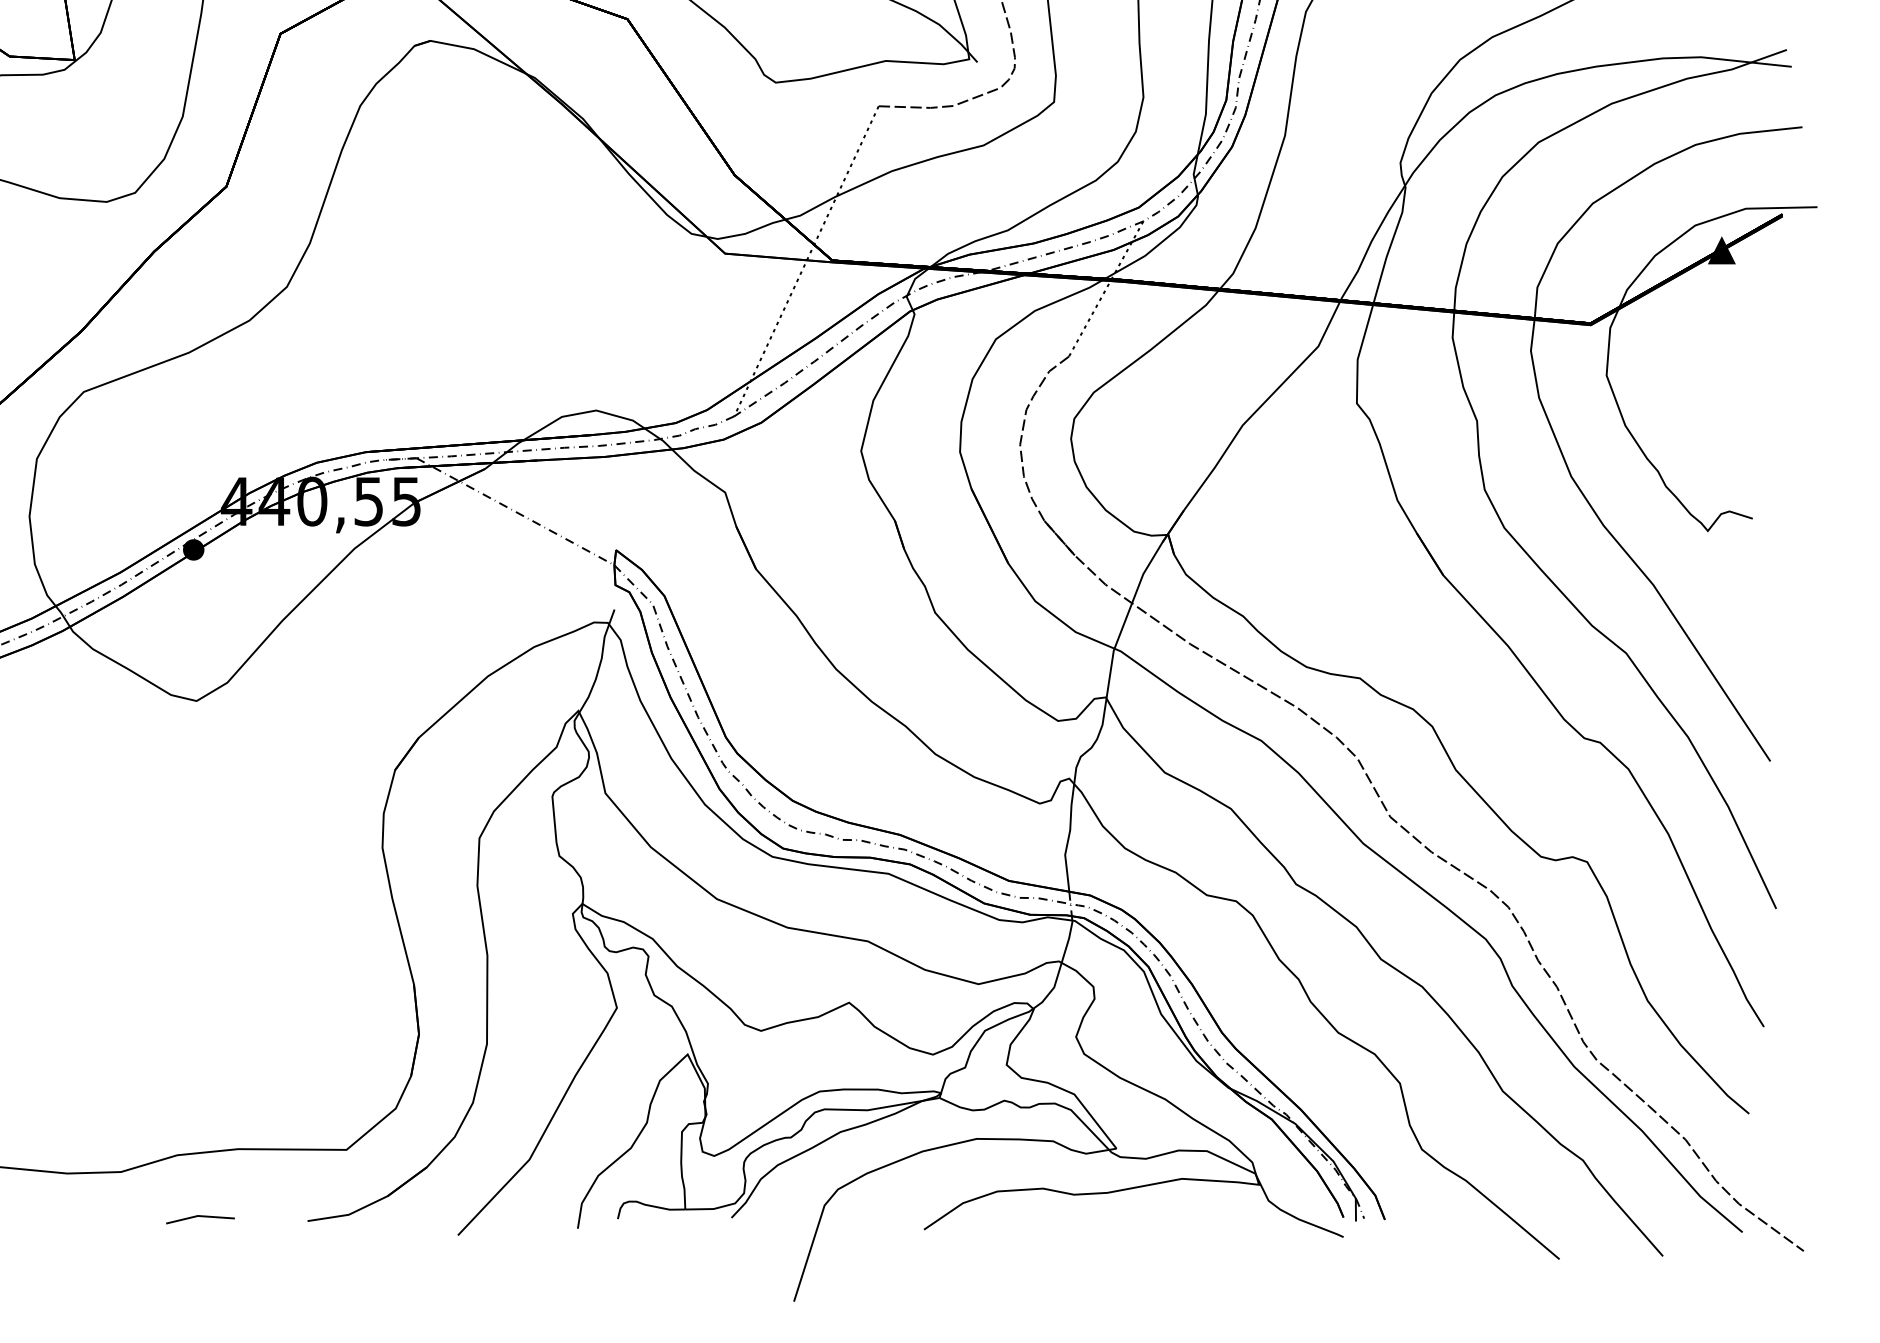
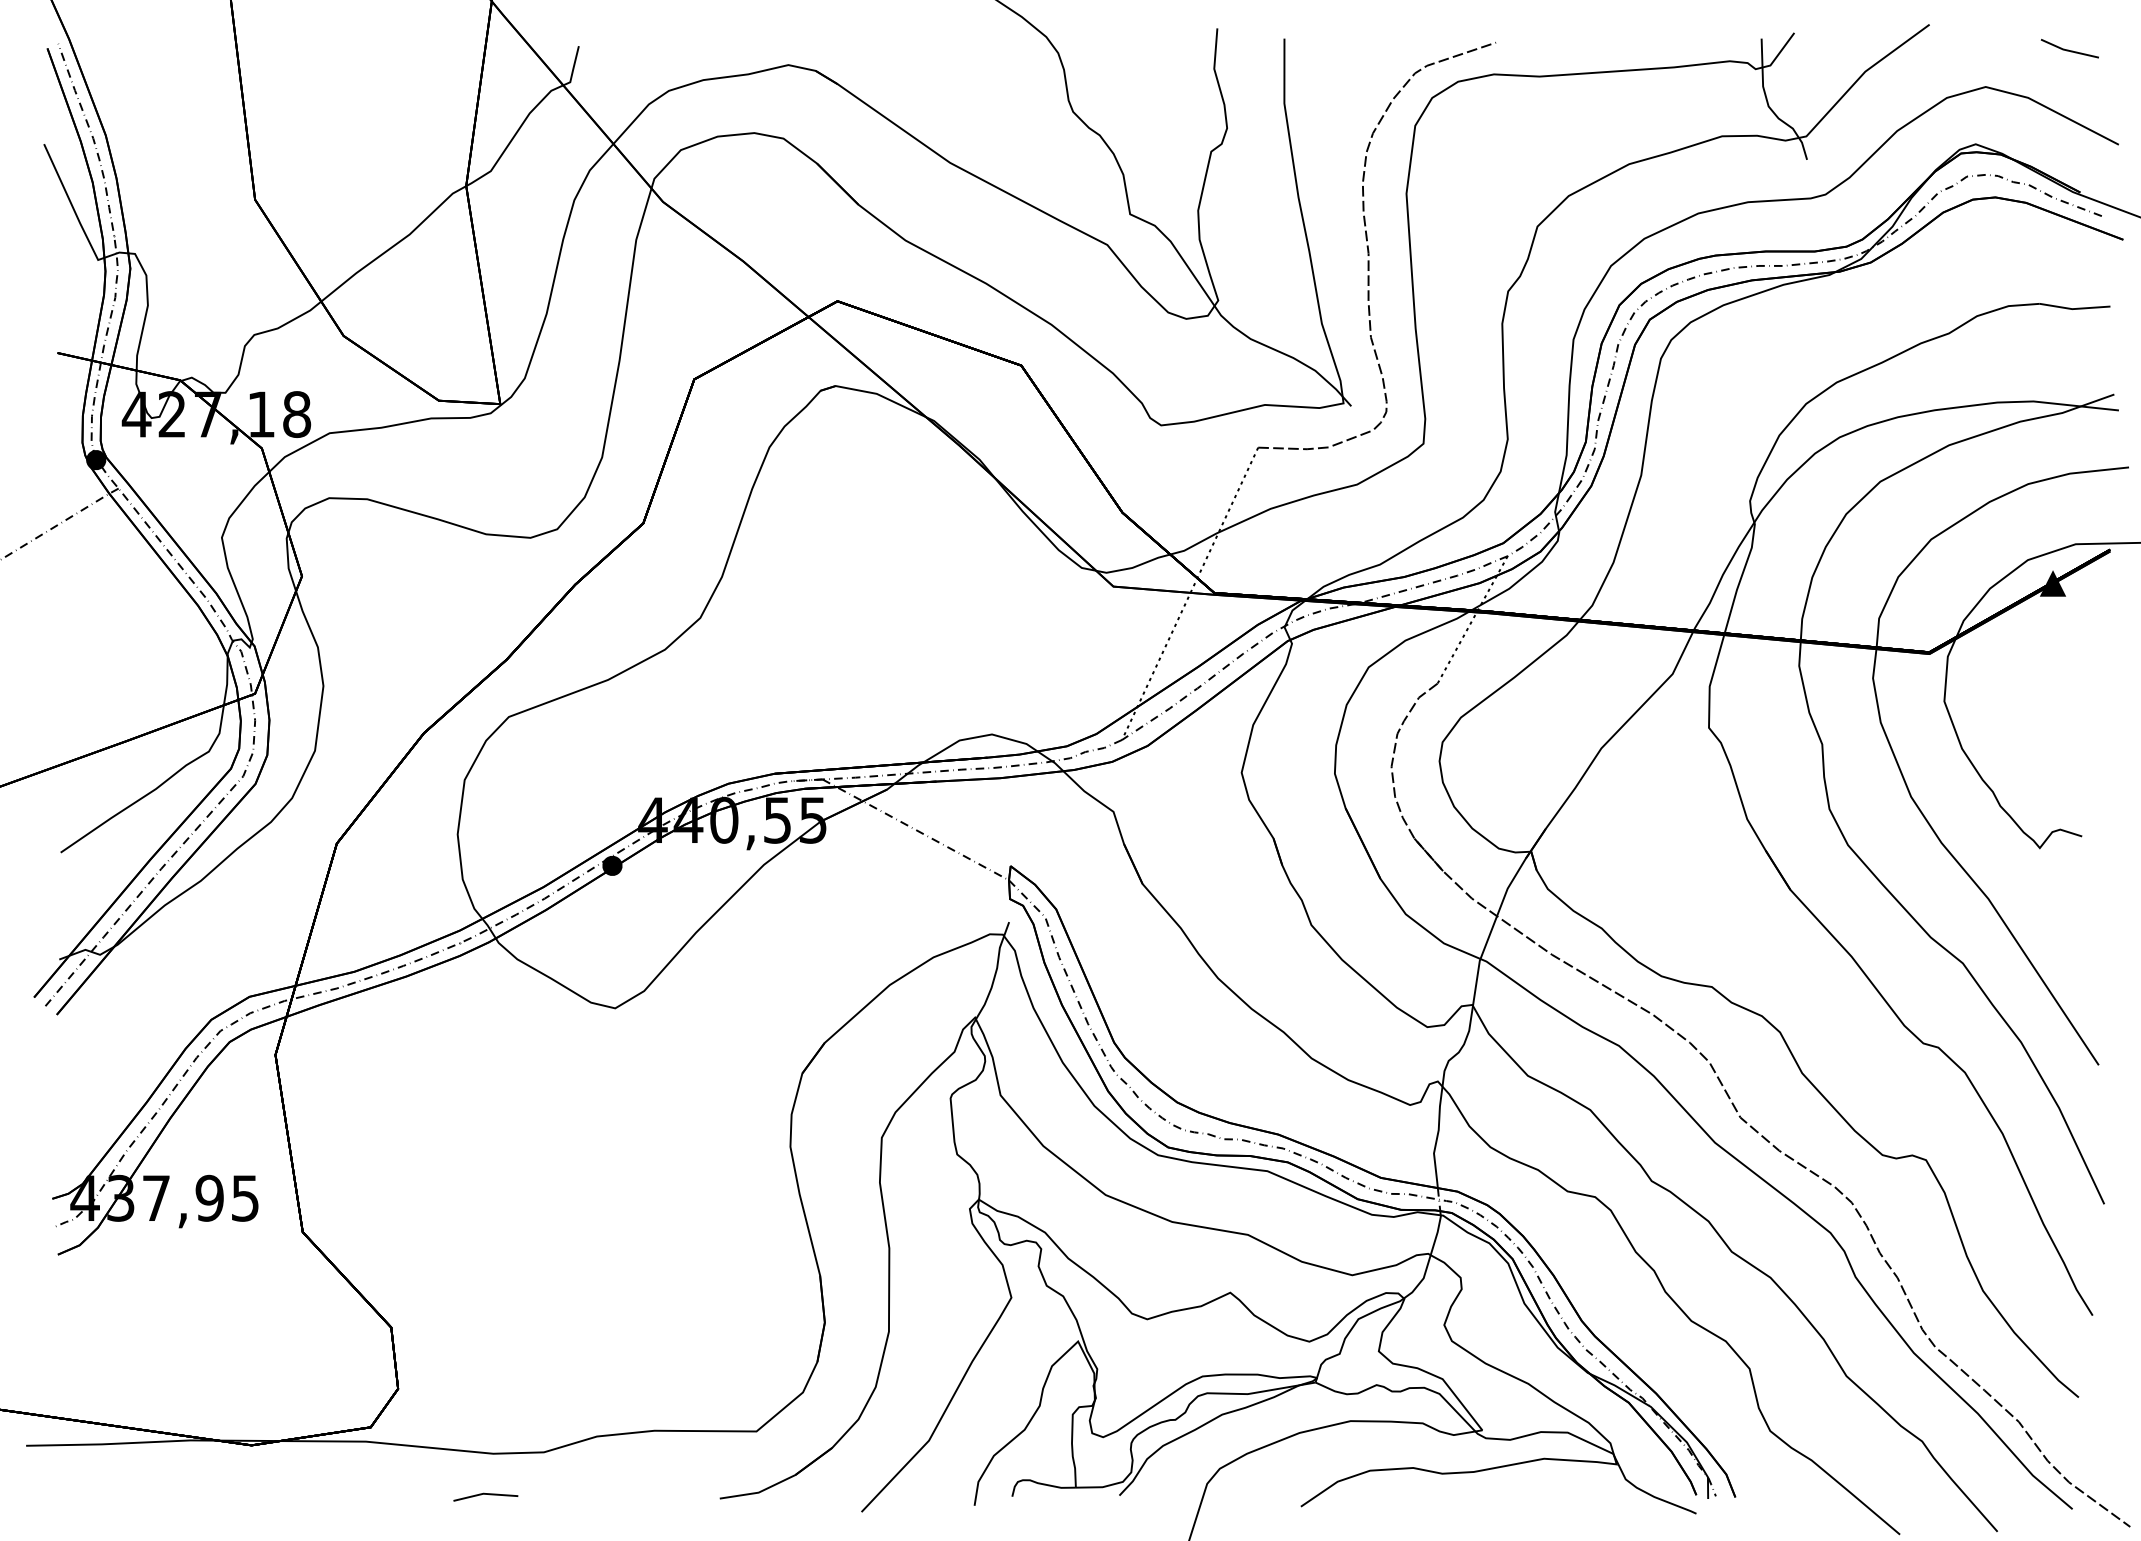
line: (200, 1216) -> (485, 1494), moved

